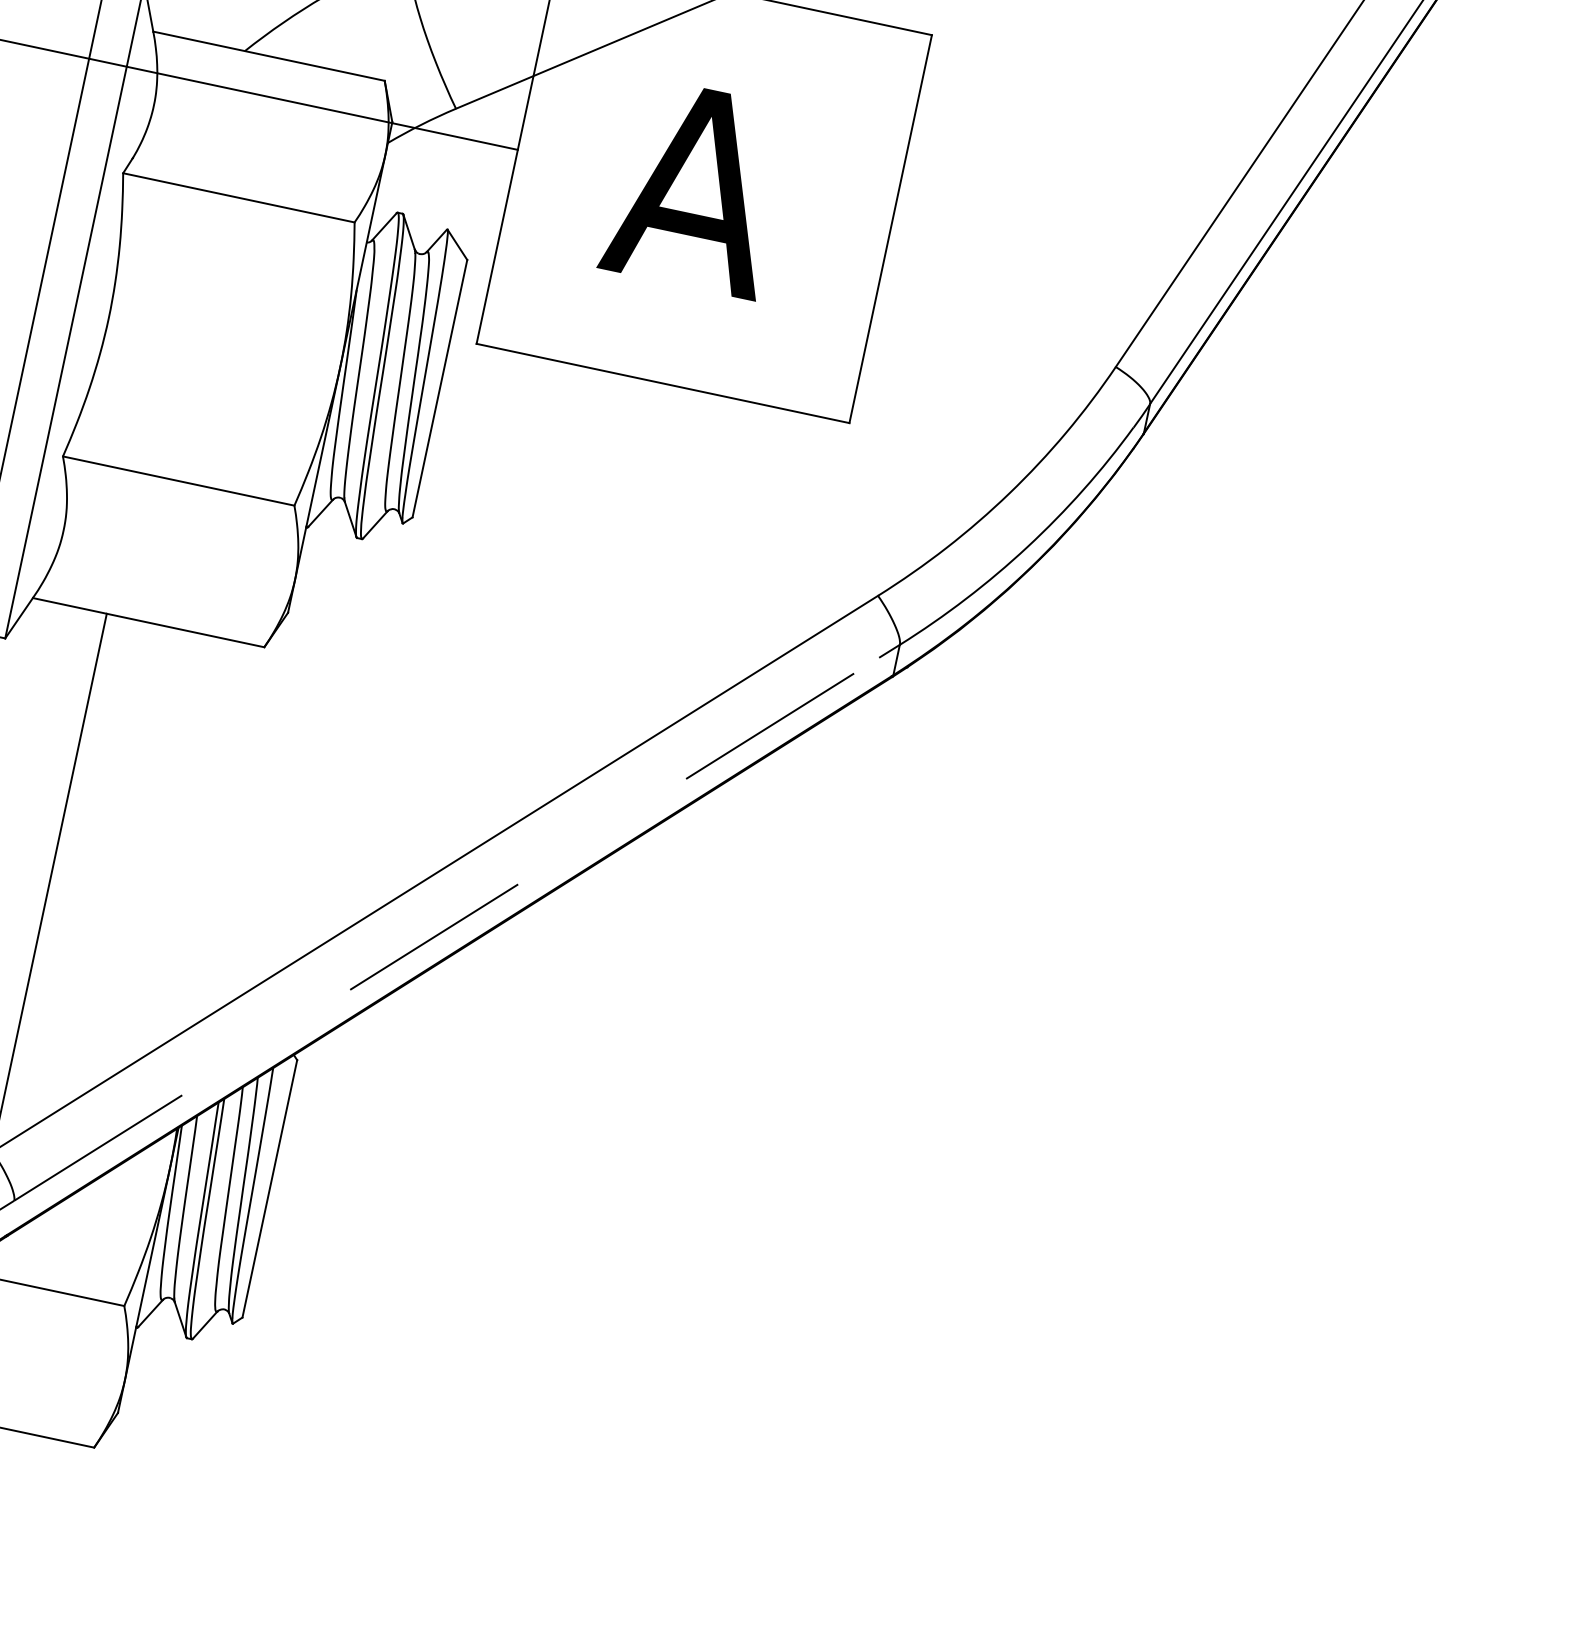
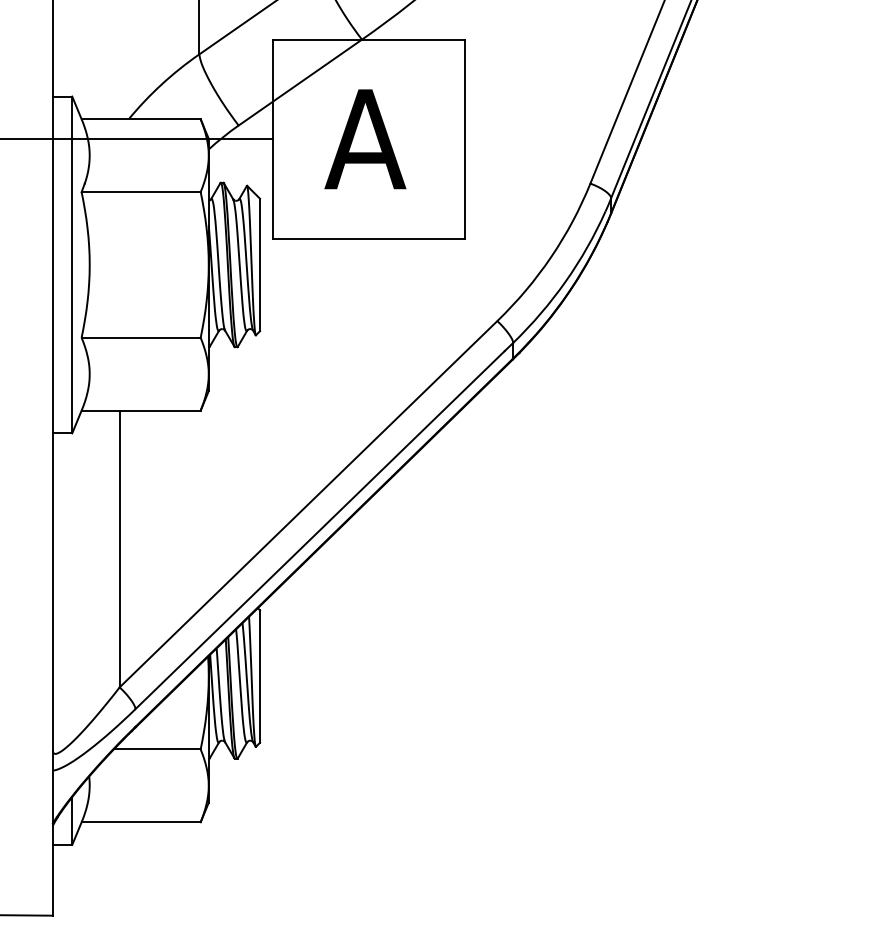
line: (448, 927) -> (320, 529), dashed -> solid

